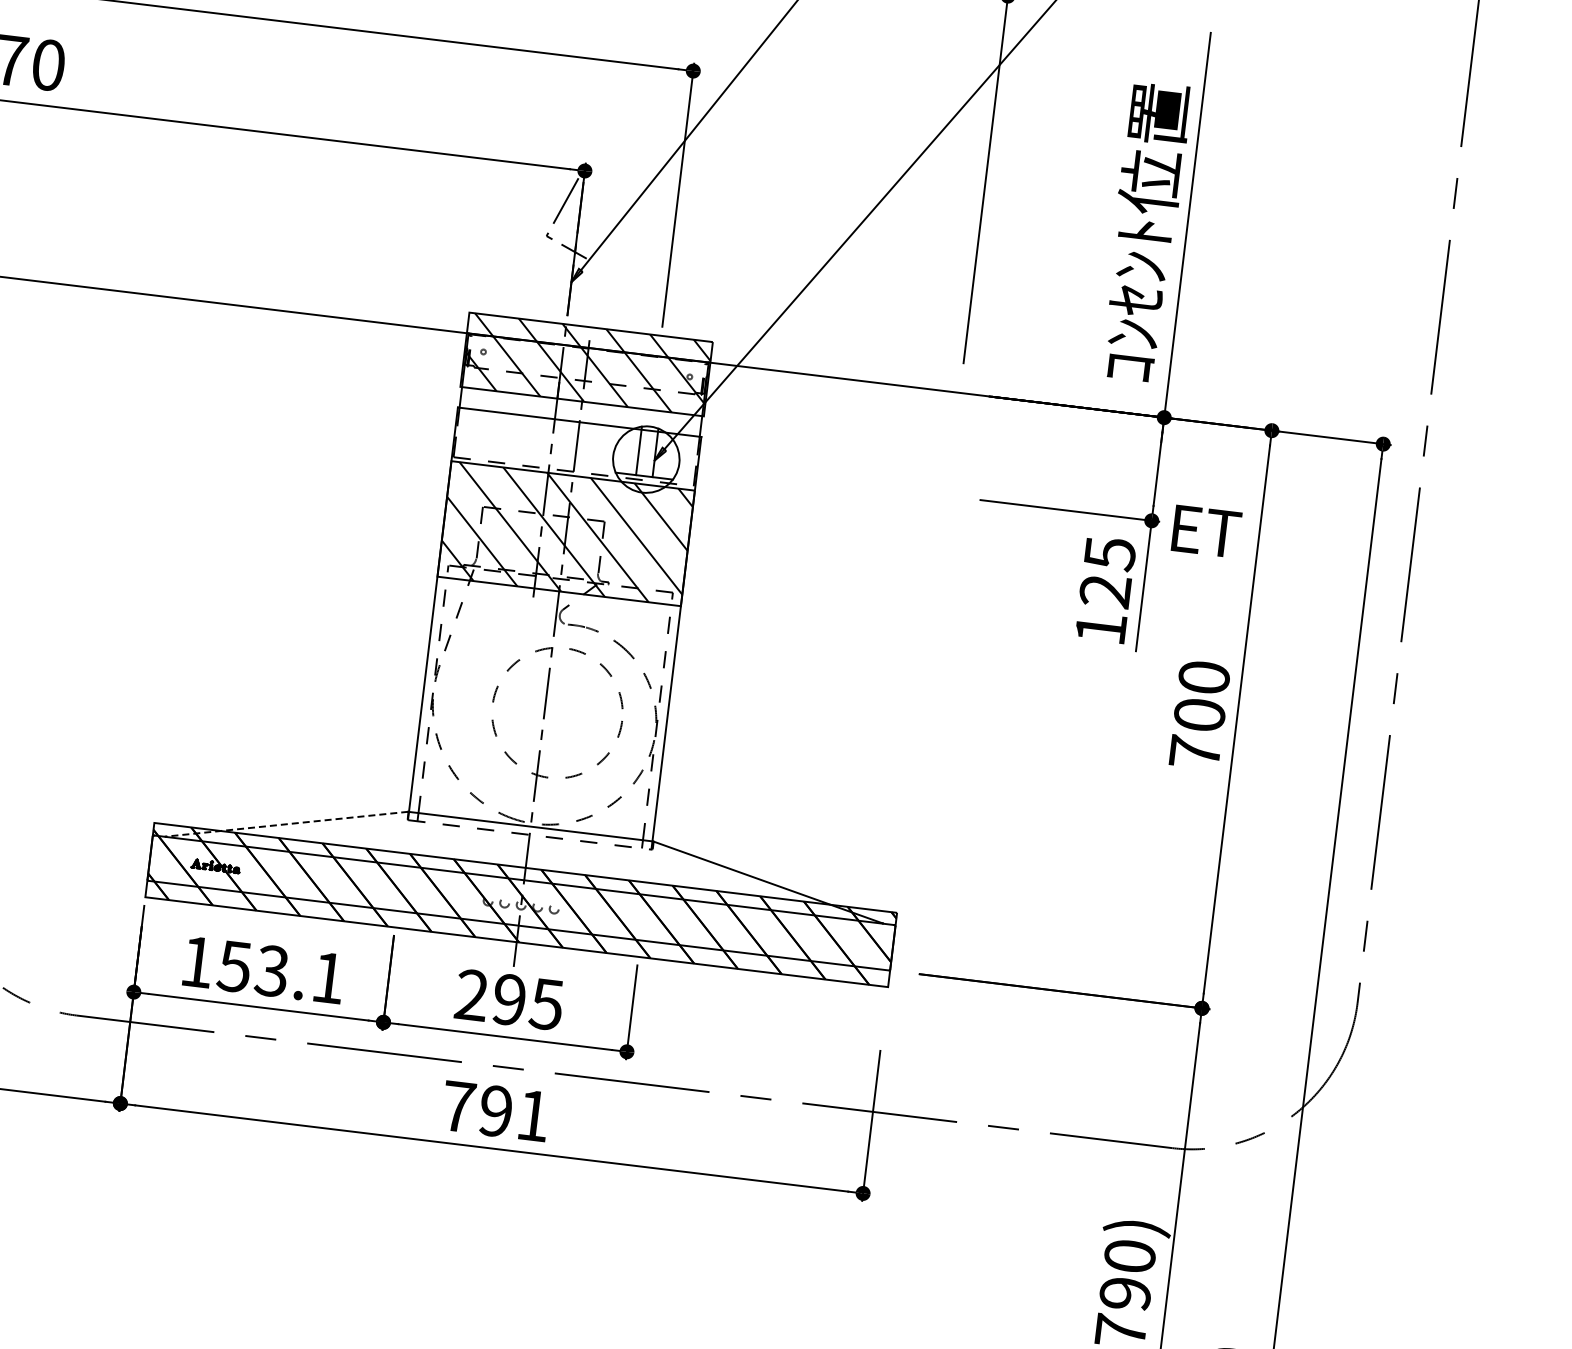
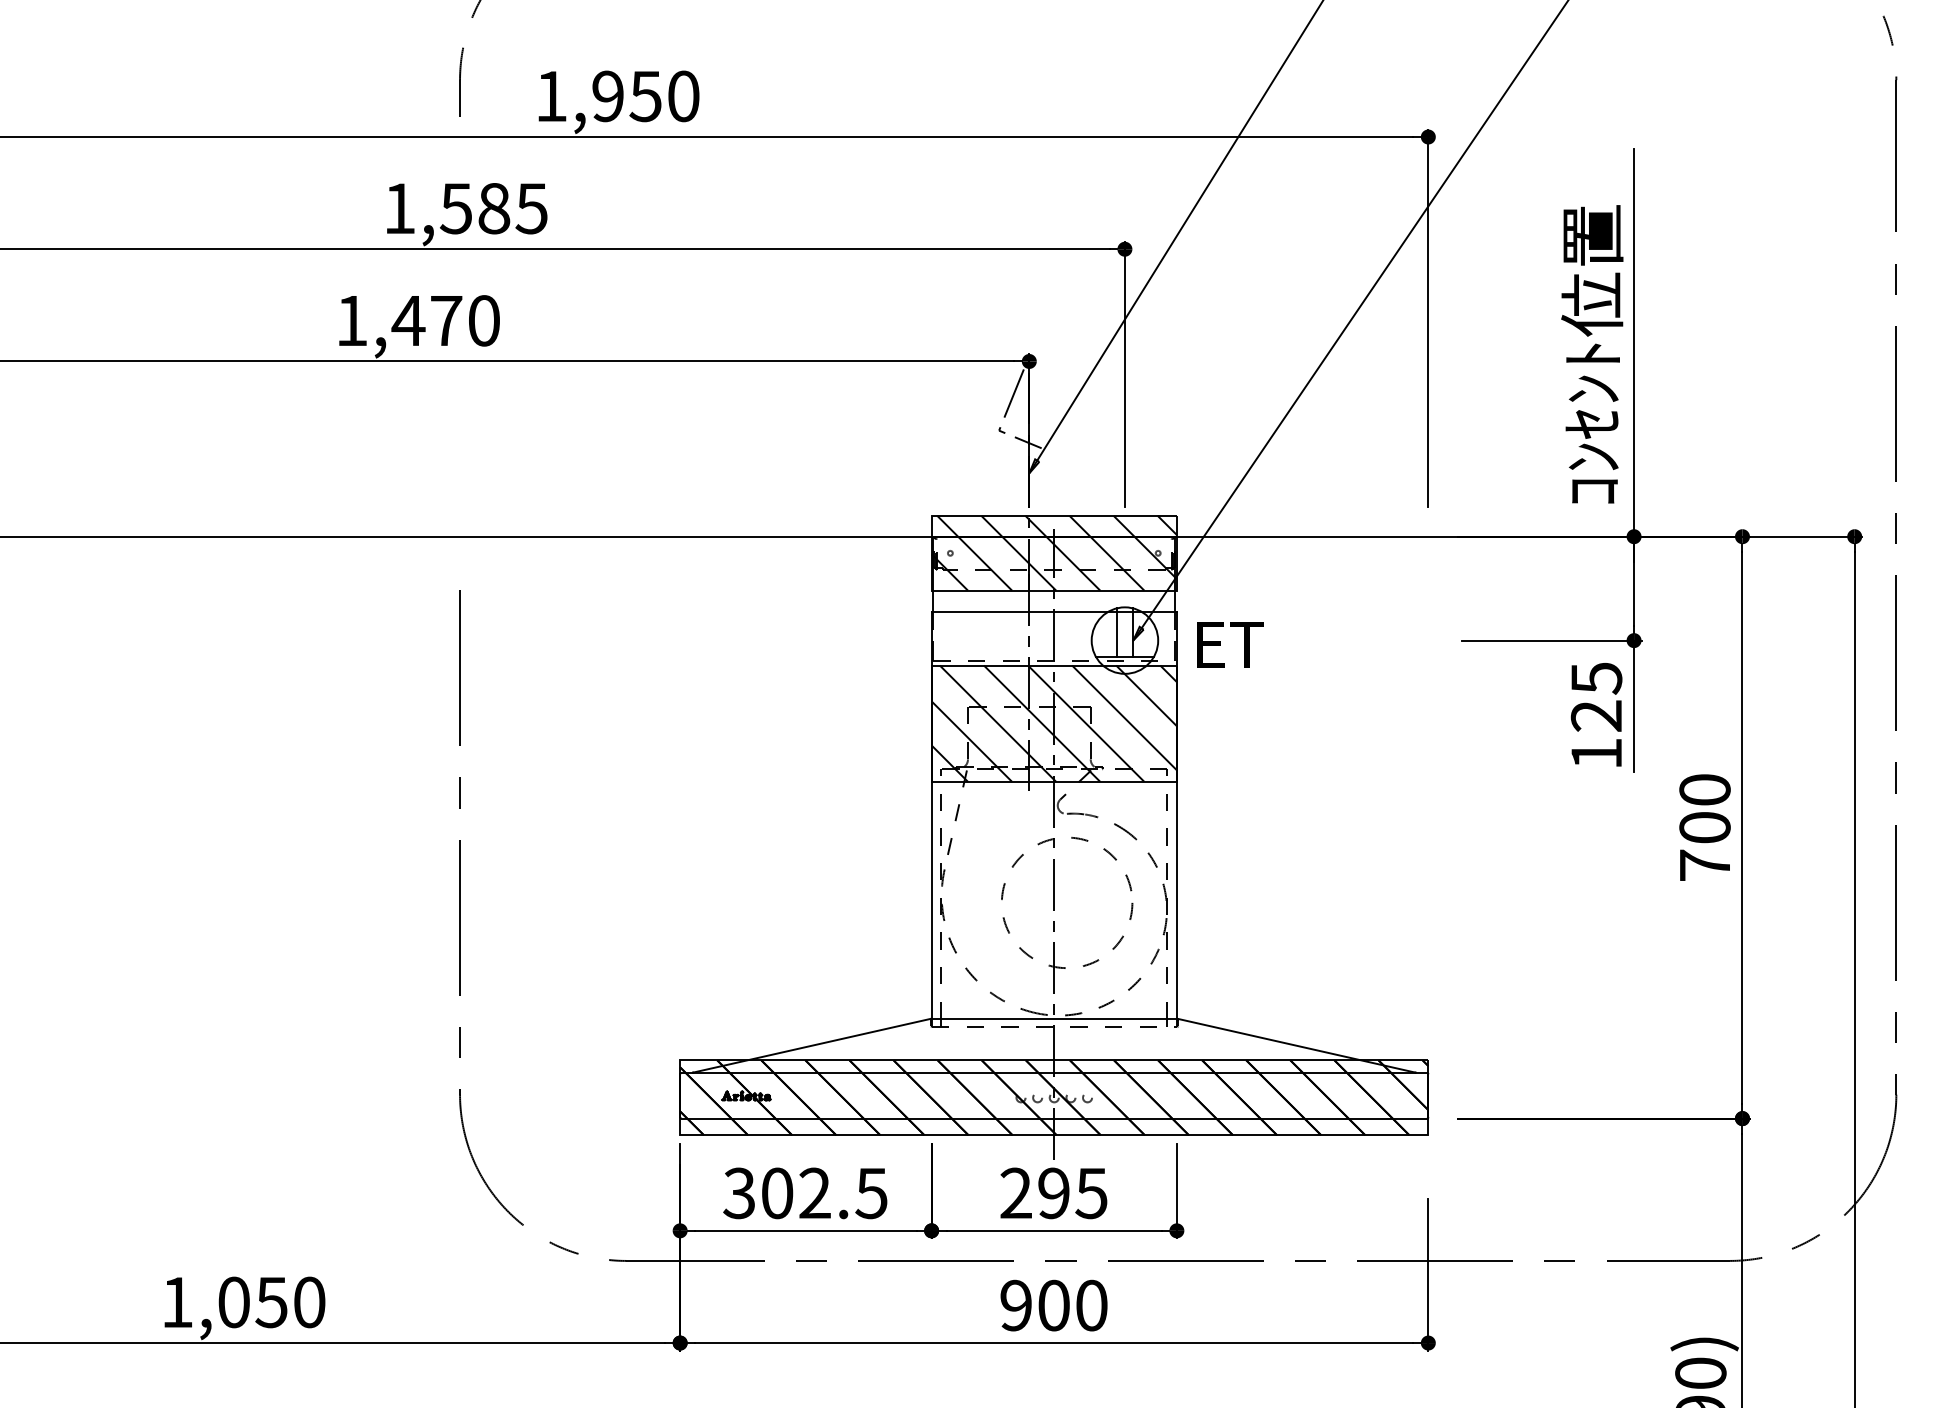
text: (1206, 531) -> (1230, 644), moved
line: (287, 824) -> (812, 1045), dashed -> solid
text: (262, 970) -> (805, 1193), 153.1 -> 302.5
text: (495, 1111) -> (1053, 1305), 791 -> 900

